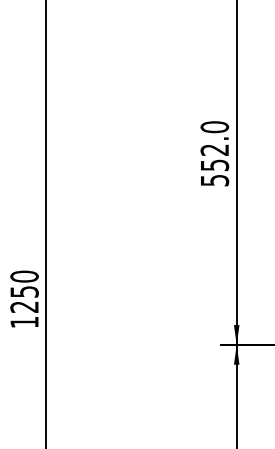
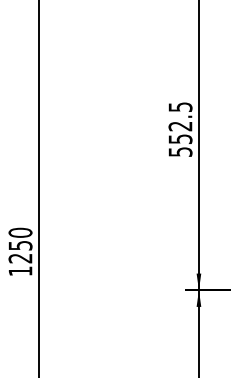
text: (214, 127) -> (180, 107), 552.0 -> 552.5

